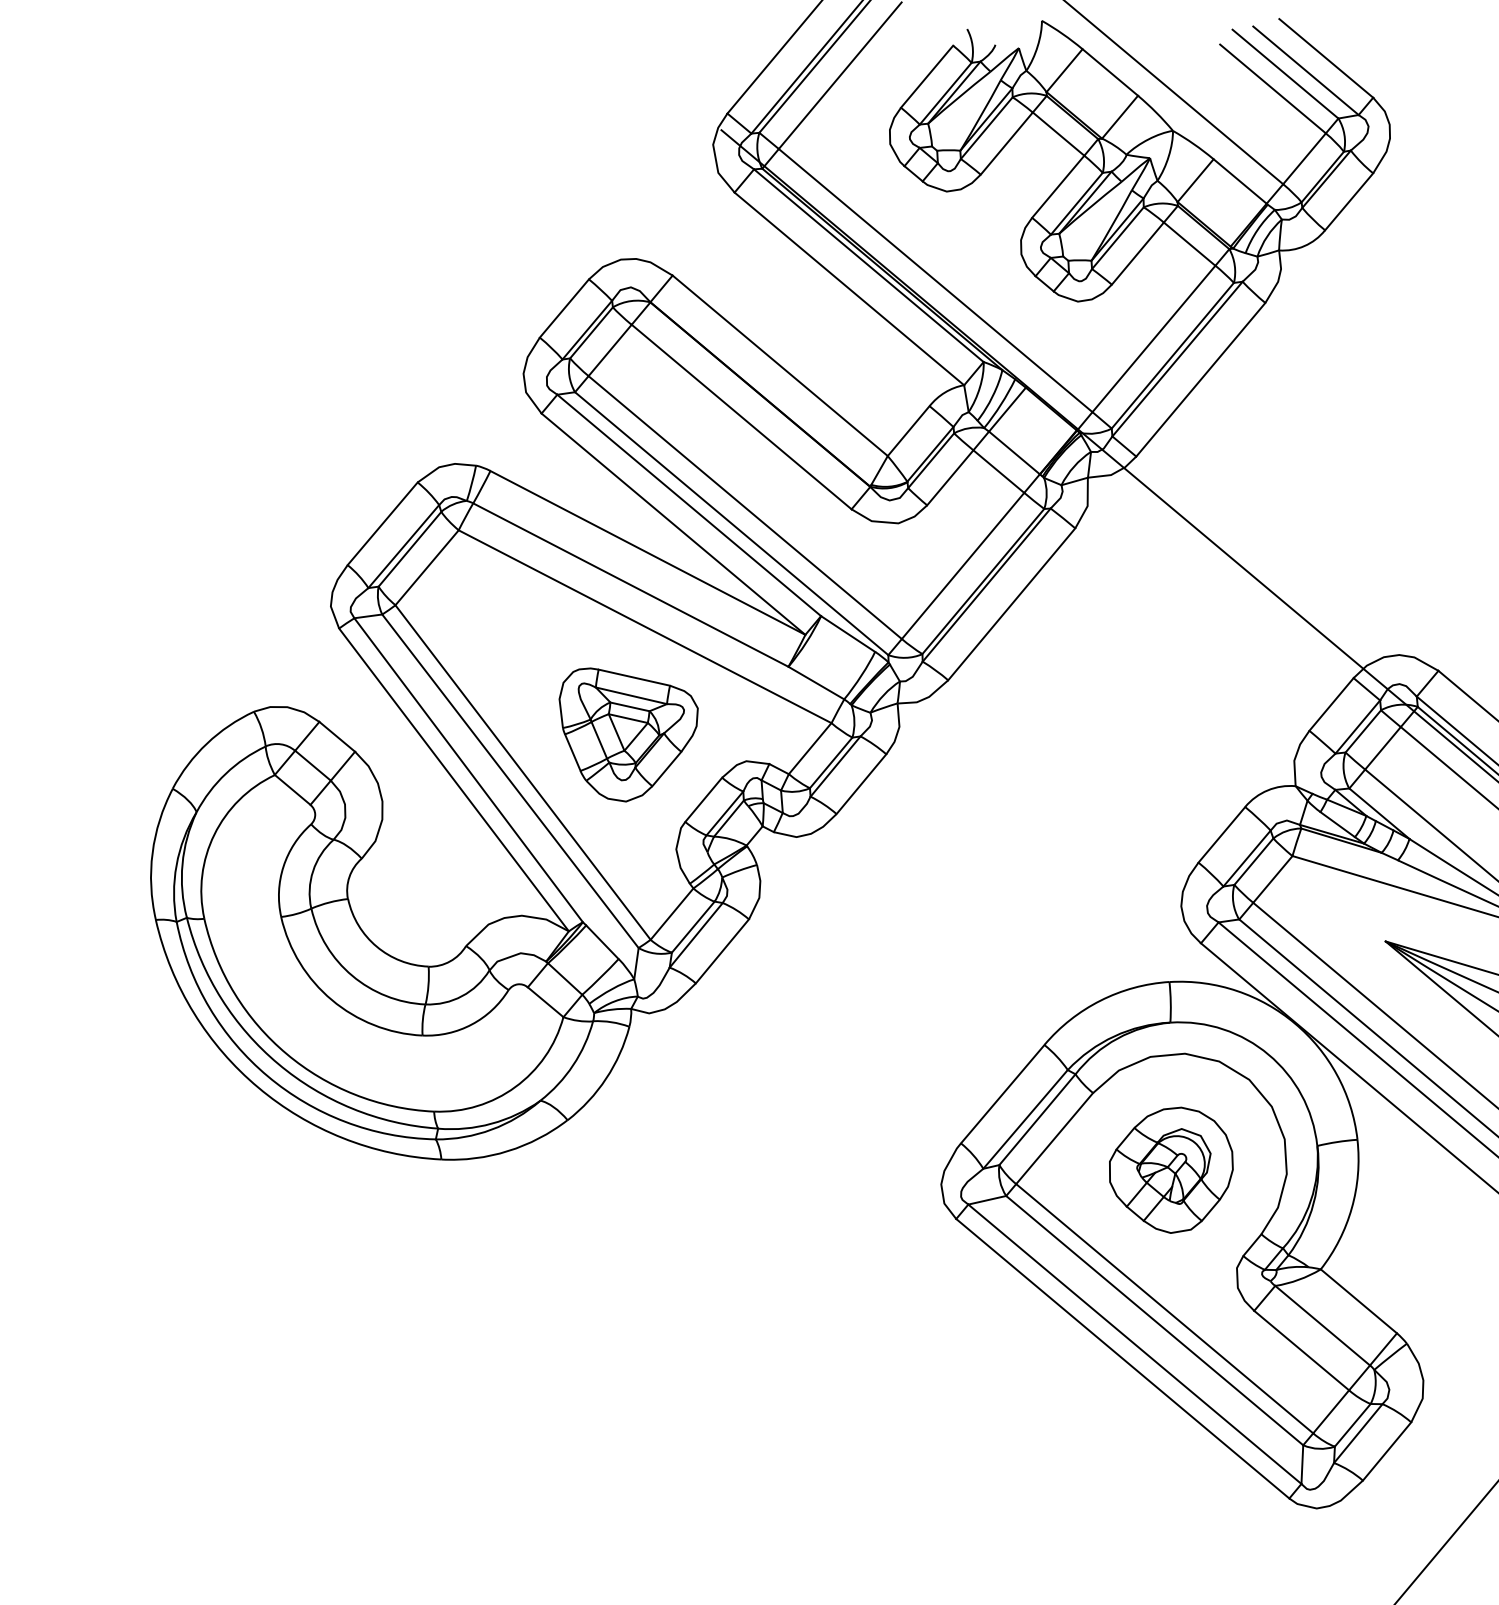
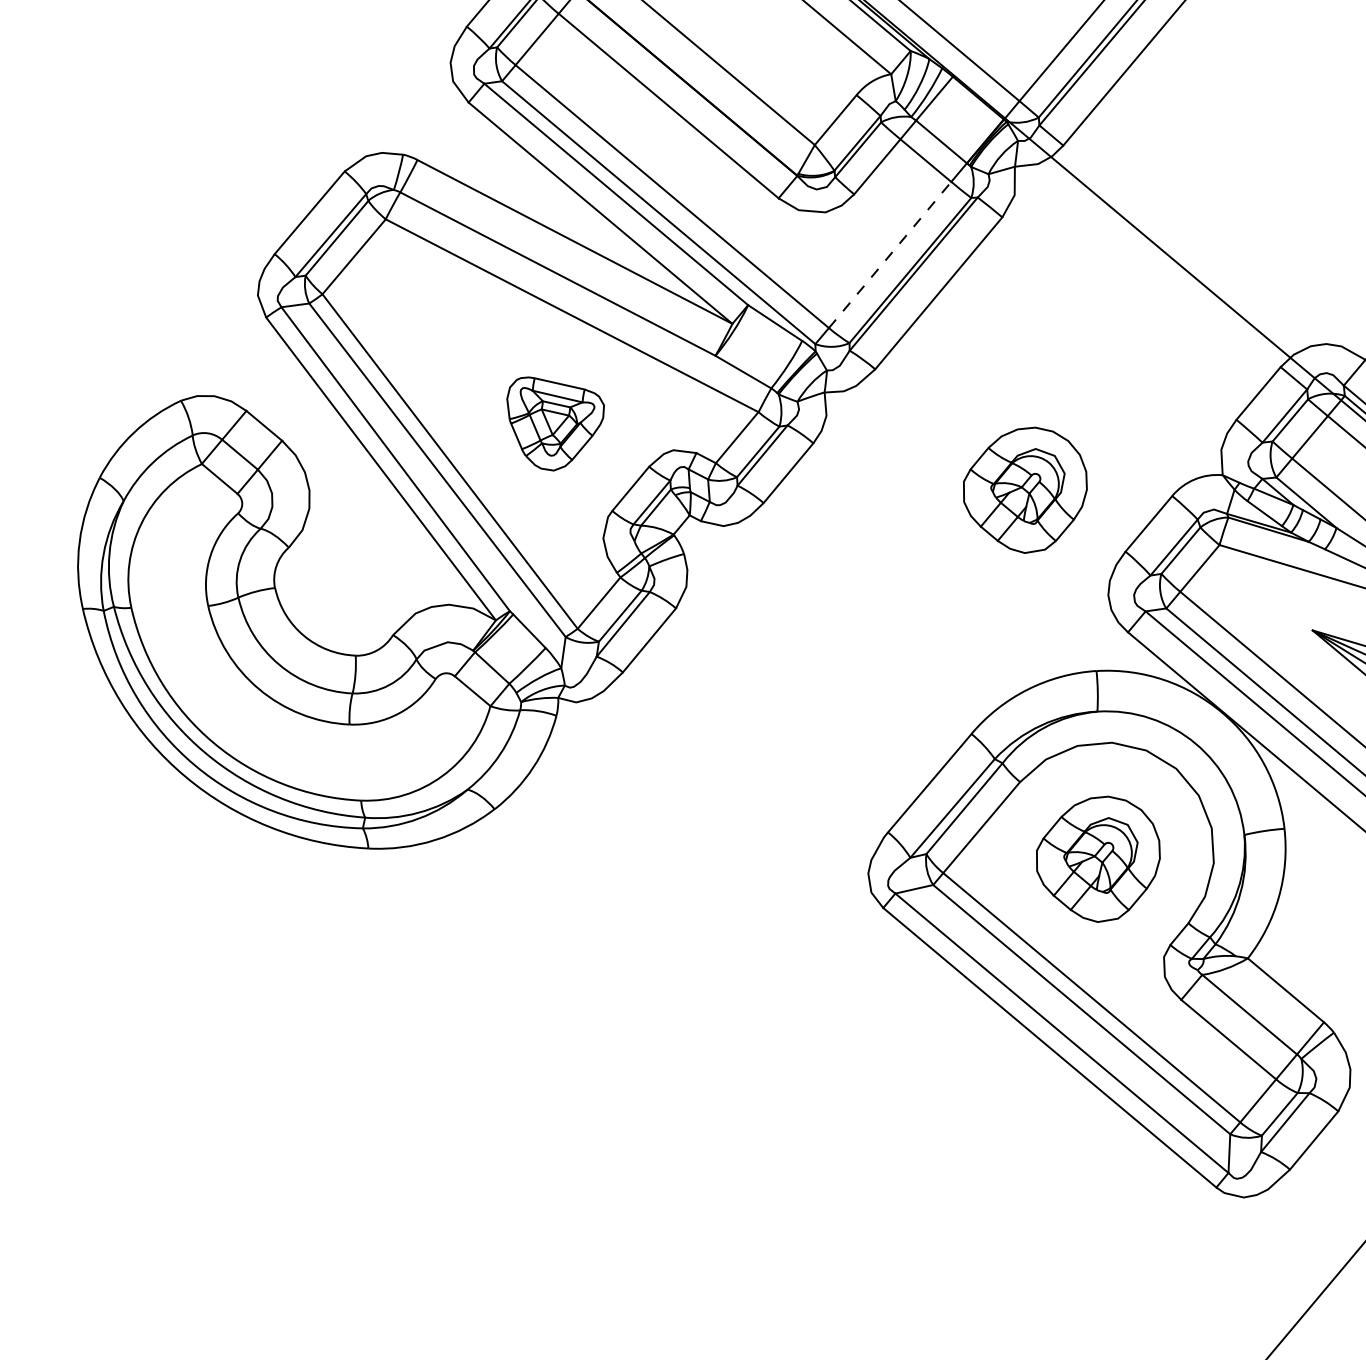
line: (963, 565) -> (890, 254), solid -> dashed
part: (628, 734) -> (555, 423), size x0.7
part: (1098, 800) -> (1025, 489), added

